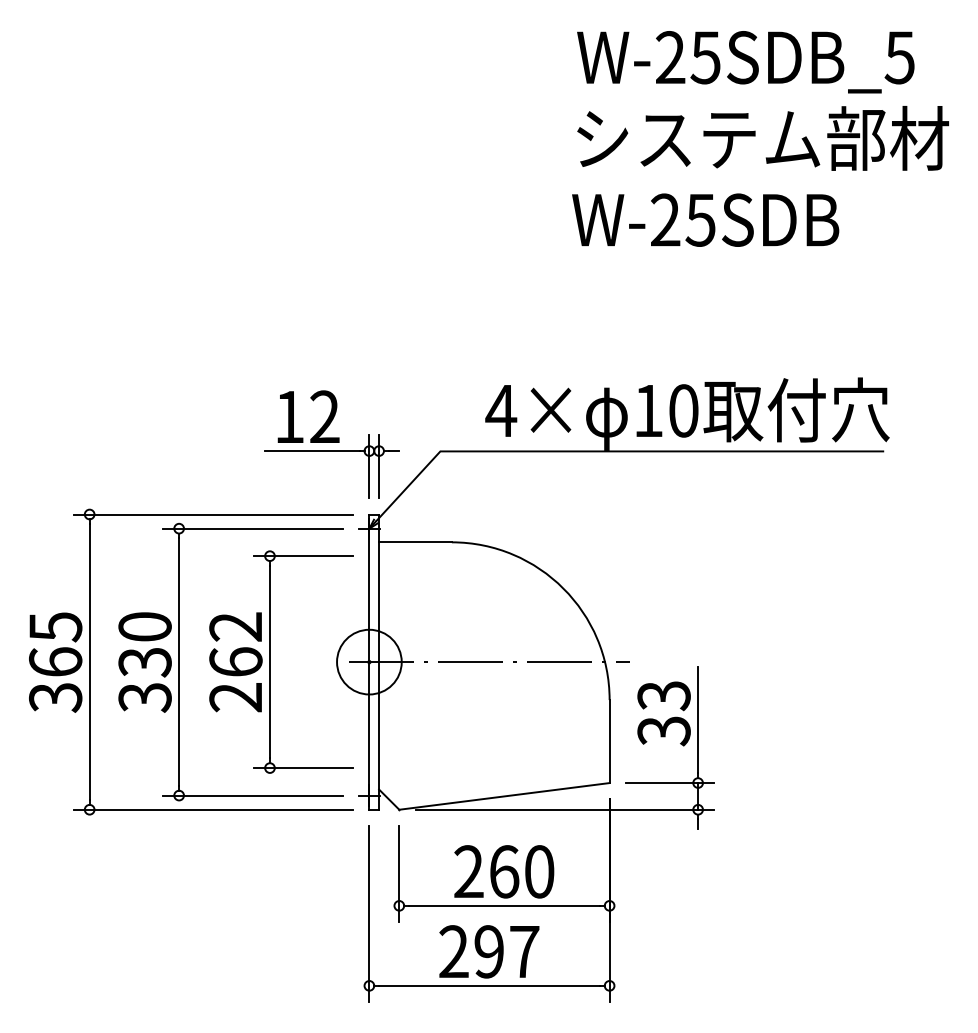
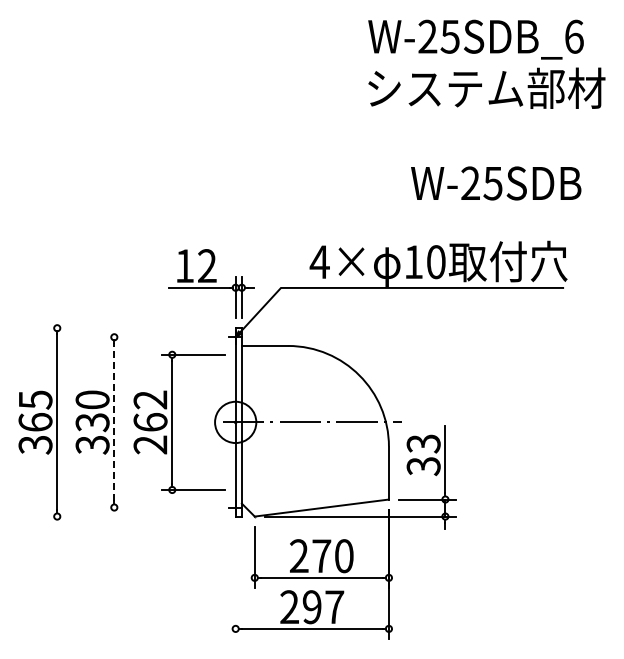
text: (898, 57) -> (573, 36), W-25SDB_5 -> W-25SDB_6
text: (706, 220) -> (496, 183), moved
line: (212, 514) -> (135, 328), removed
line: (253, 529) -> (161, 337), removed
line: (179, 662) -> (114, 422), solid -> dashed
line: (253, 795) -> (161, 507), removed
line: (212, 809) -> (135, 516), removed
text: (503, 872) -> (321, 556), 260 -> 270
line: (369, 913) -> (235, 582), removed

